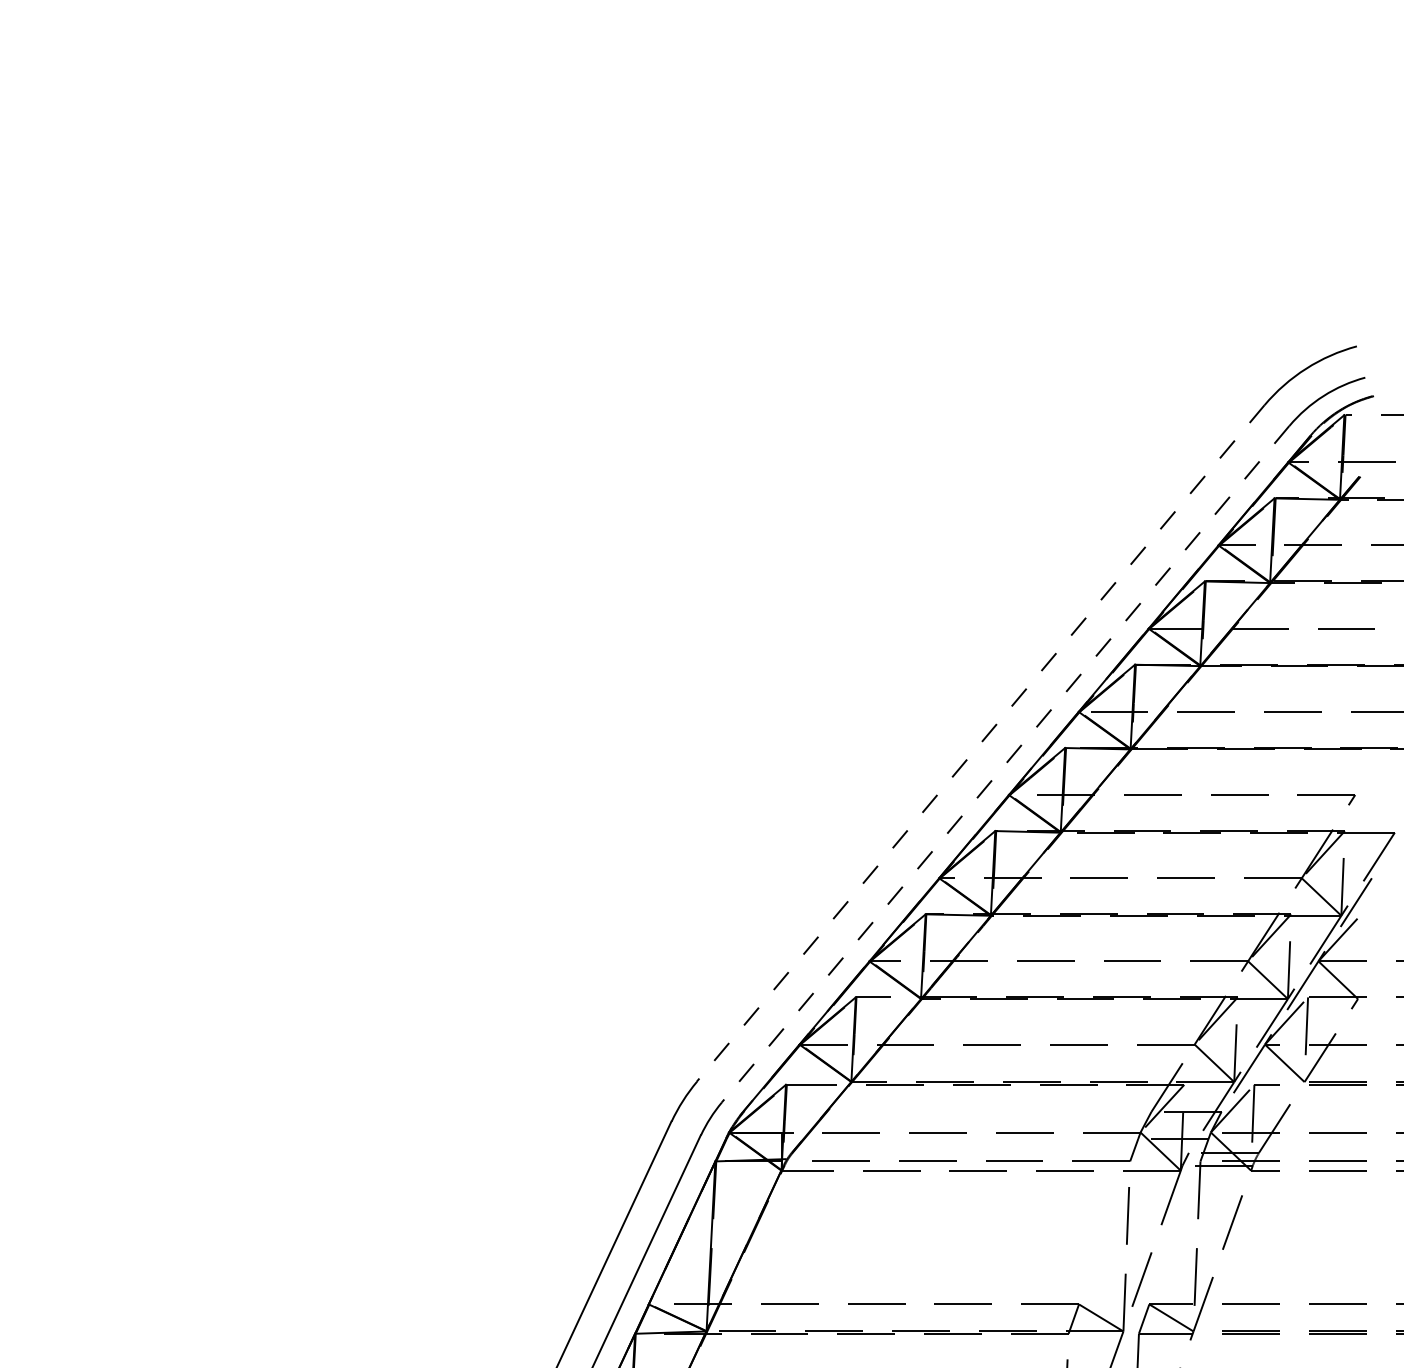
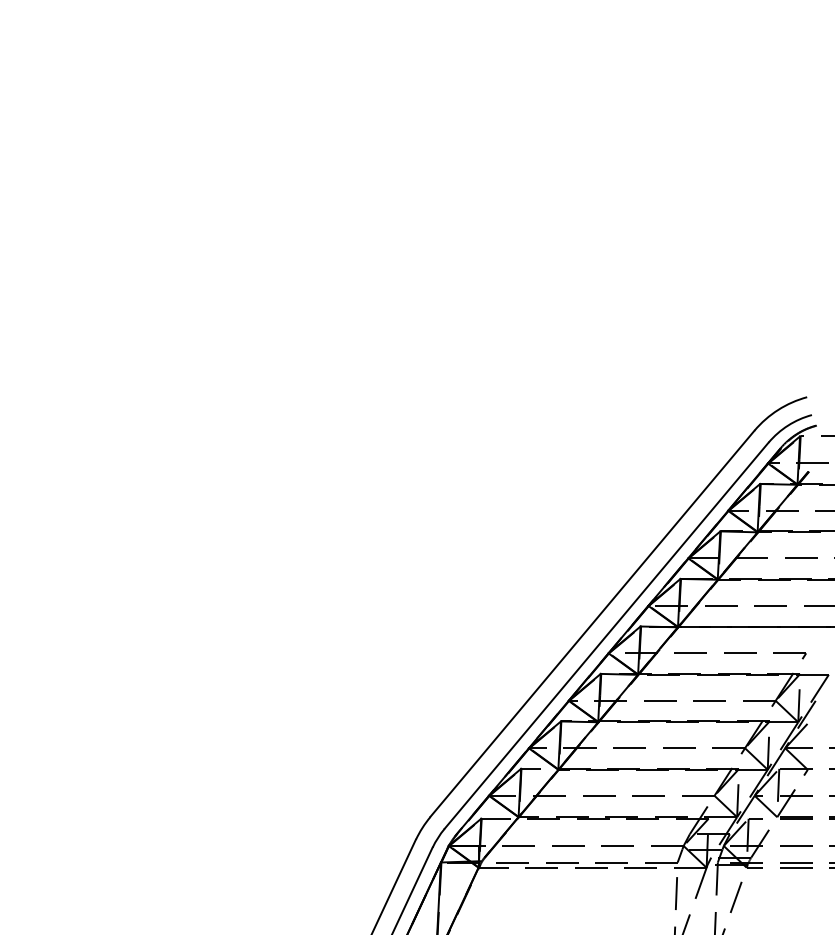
line: (980, 744) -> (592, 624), dashed -> solid
line: (1005, 765) -> (606, 636), dashed -> solid

